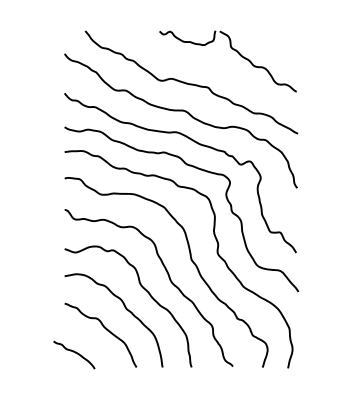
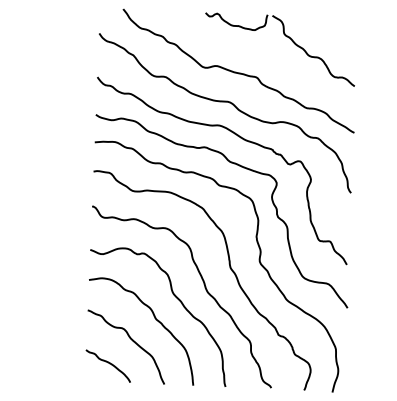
curve: (75, 353) -> (109, 364), moved

